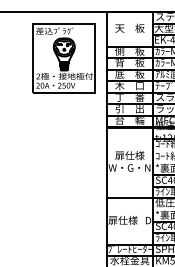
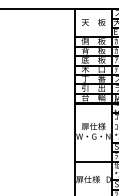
part: (63, 58) -> (39, 47), removed

